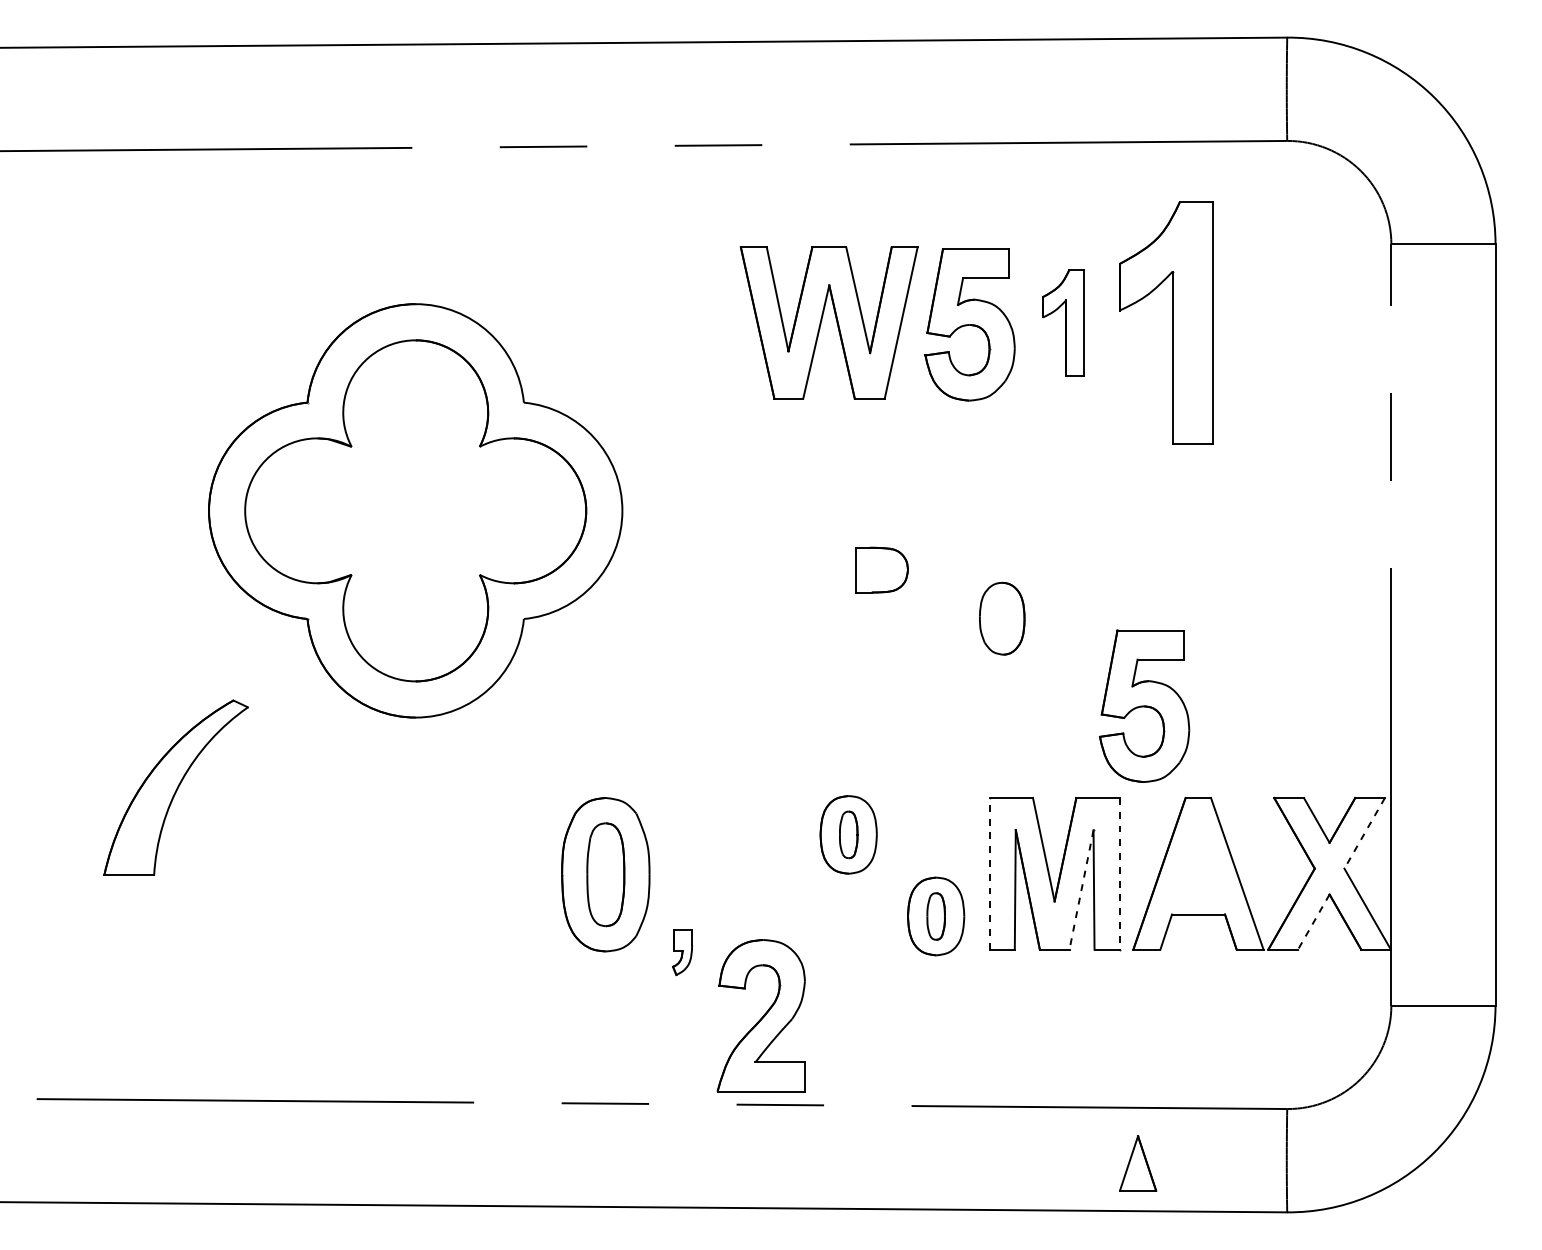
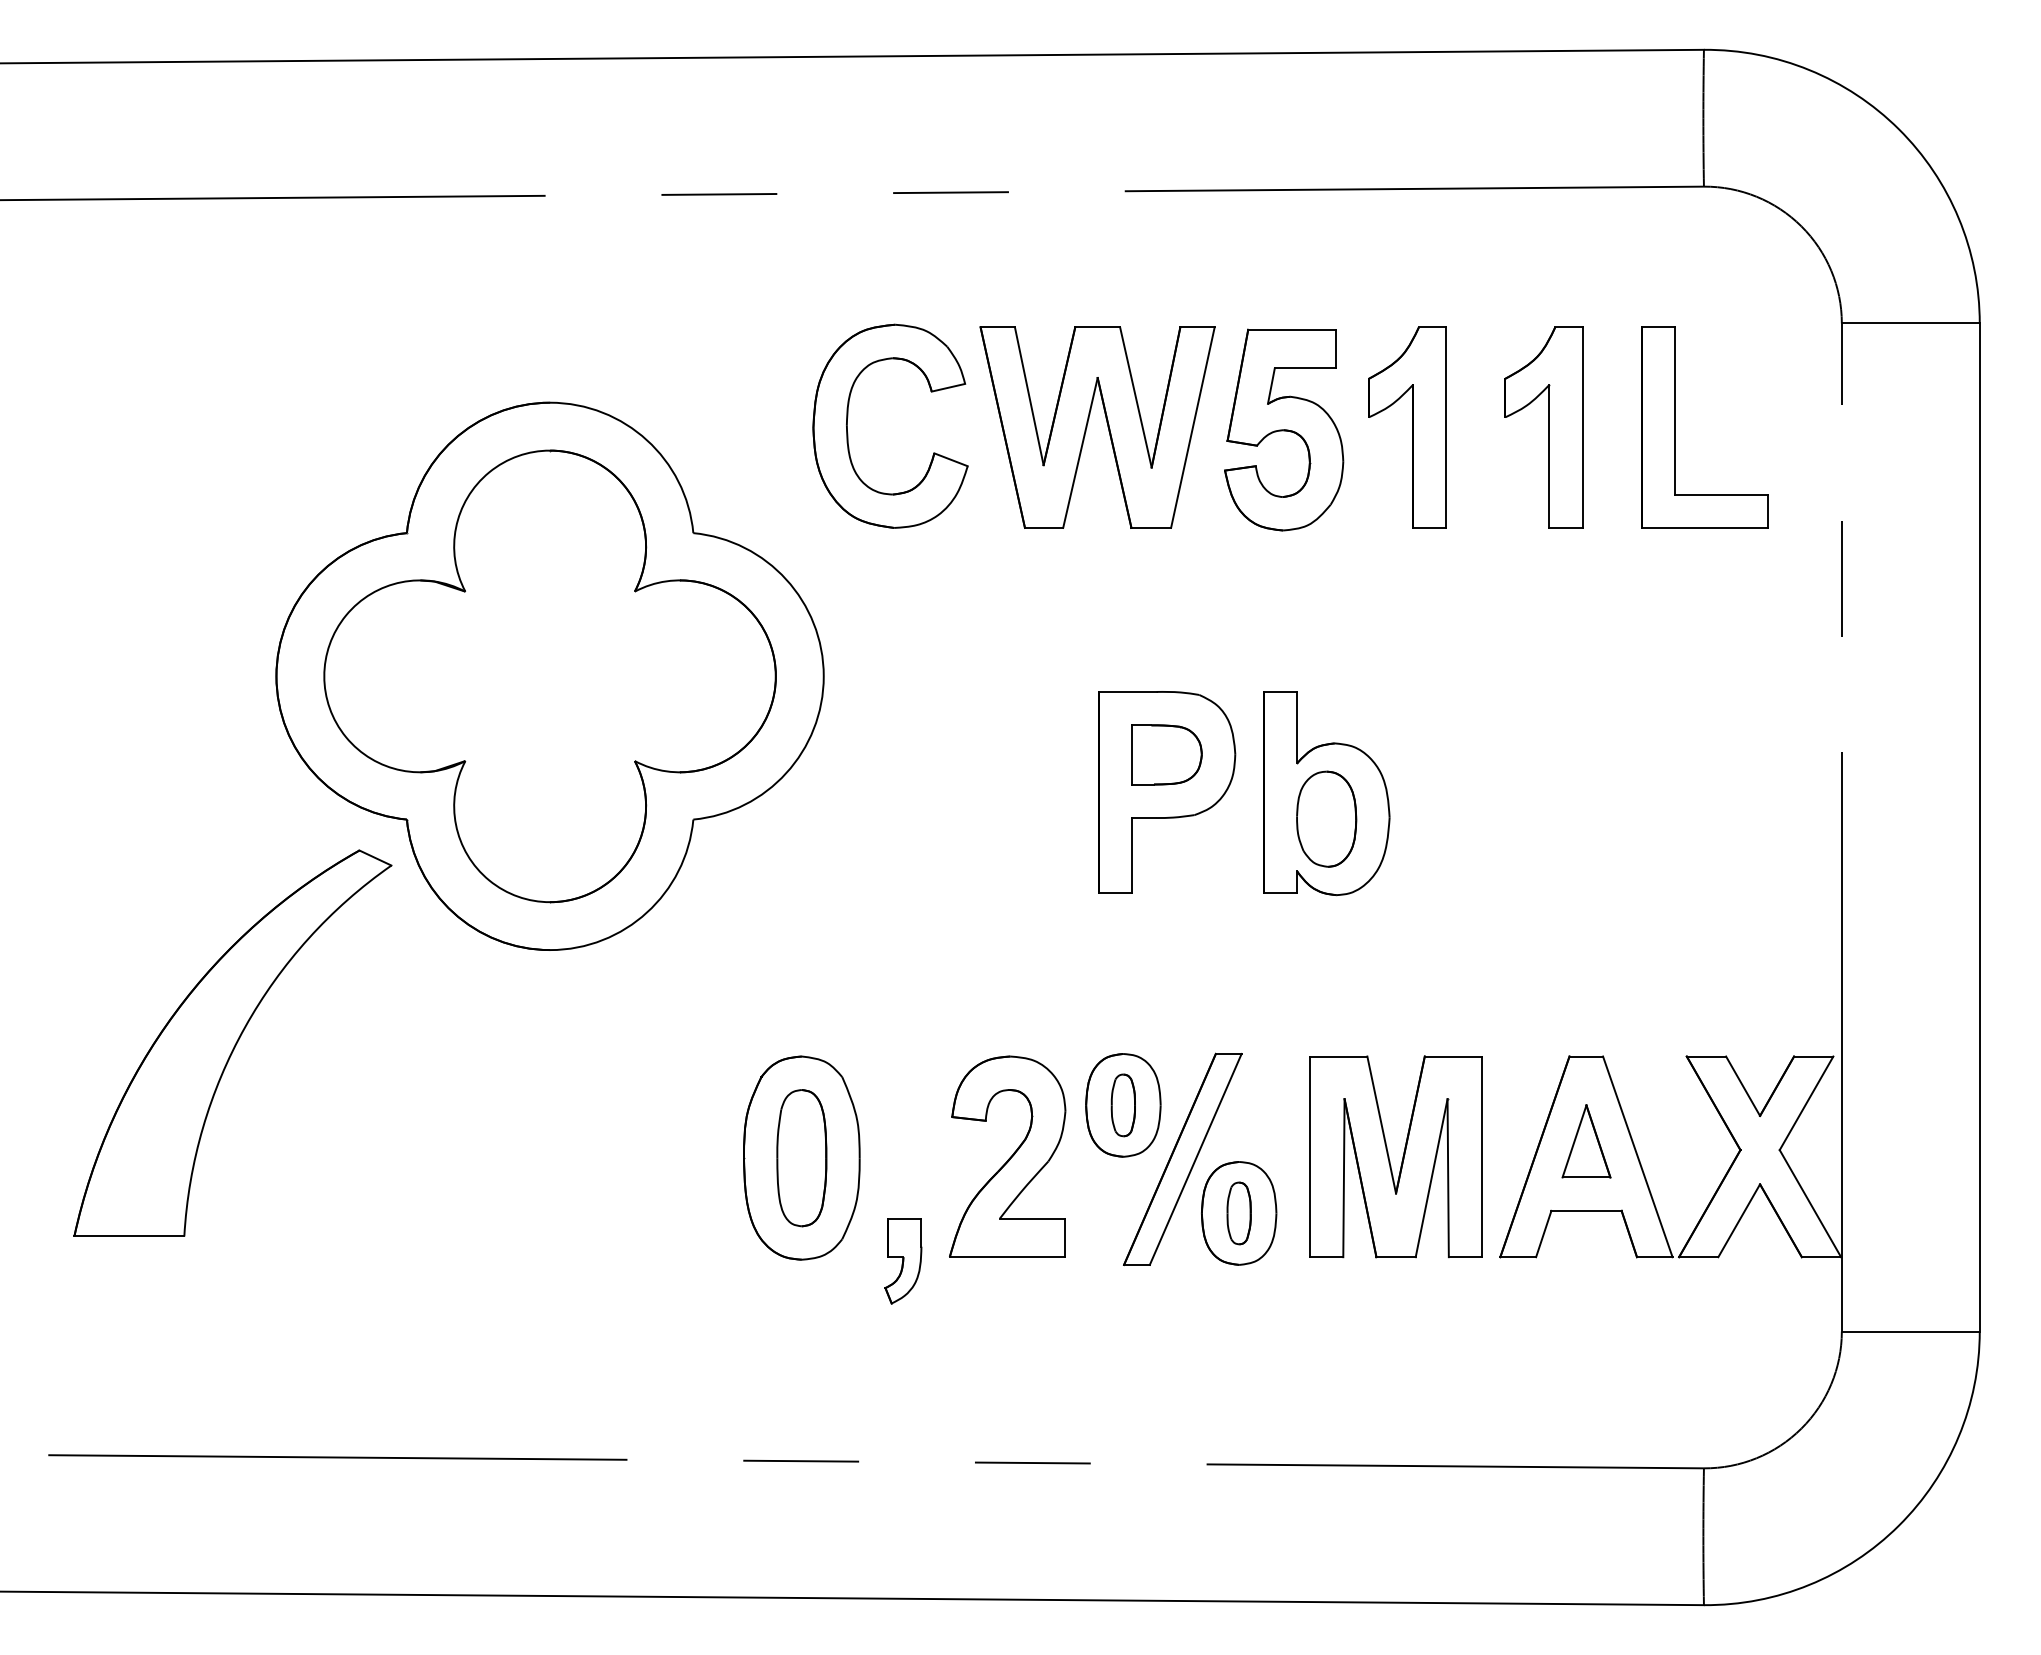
part: (641, 315) -> (848, 417), added
part: (1063, 322) -> (1407, 427), size x1.43
part: (1166, 322) -> (1543, 427), size x0.62
part: (1265, 322) -> (1675, 427), added
part: (882, 598) -> (1167, 792), added
part: (1002, 599) -> (1326, 793), added
part: (1144, 705) -> (1515, 934), removed
part: (175, 787) -> (232, 1042), size x1.67
line: (1364, 833) -> (1806, 1103), dashed -> solid
line: (989, 873) -> (1309, 1156), dashed -> solid
line: (1119, 874) -> (1482, 1157), dashed -> solid
part: (893, 875) -> (1182, 1158), added
line: (1081, 890) -> (1431, 1178), dashed -> solid
line: (1314, 921) -> (1739, 1220), dashed -> solid
part: (682, 952) -> (903, 1261), size x1.43
part: (761, 1015) -> (1007, 1156), moved
part: (1138, 1163) -> (1586, 1141), moved

